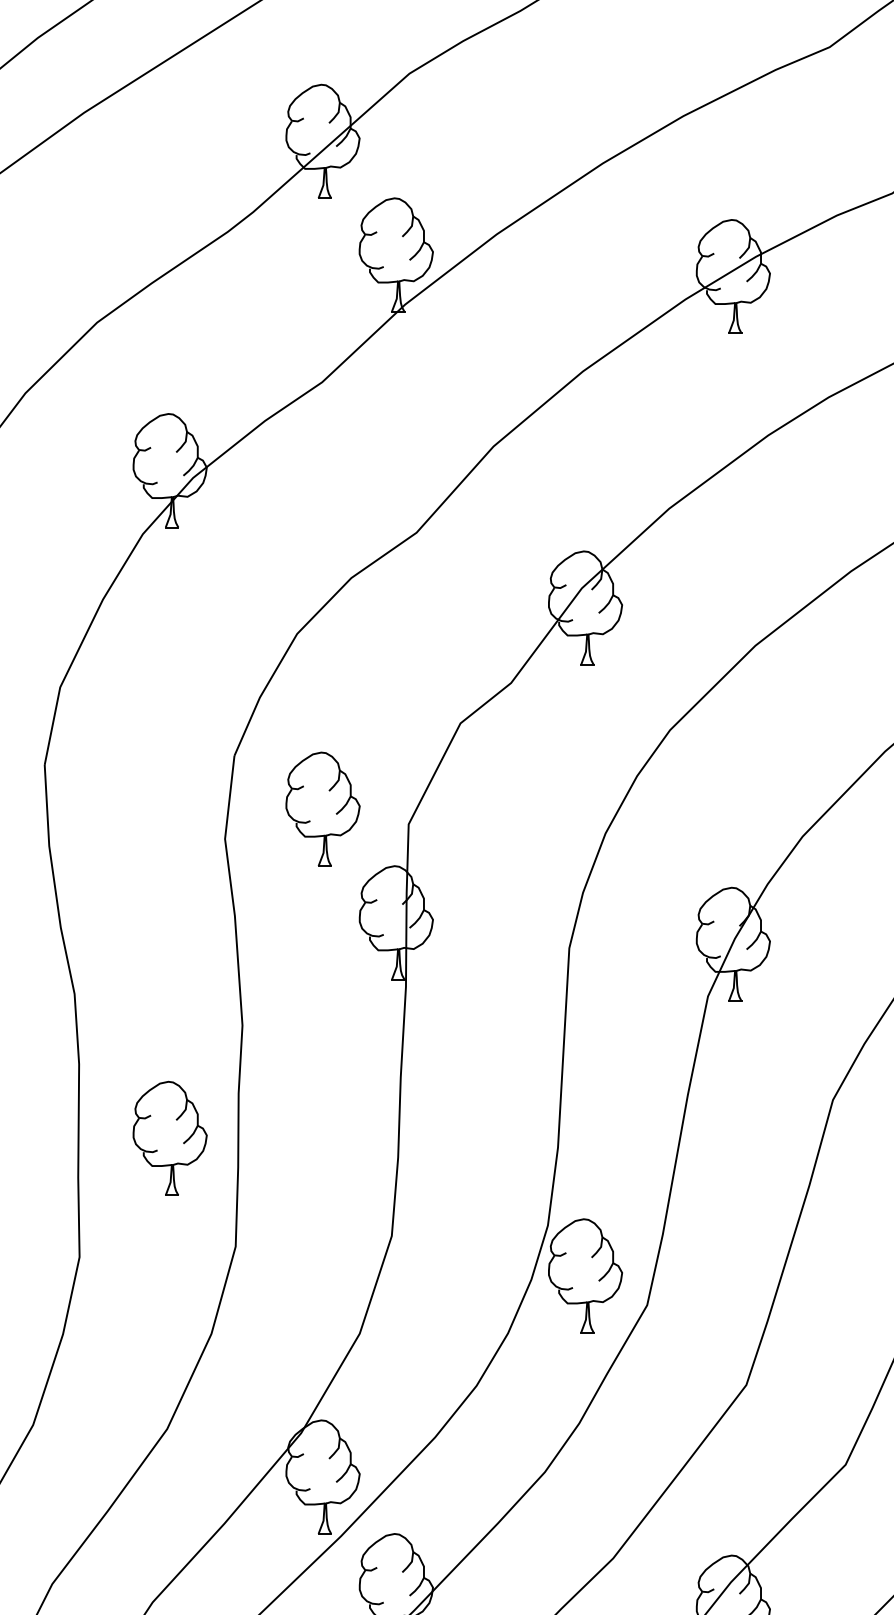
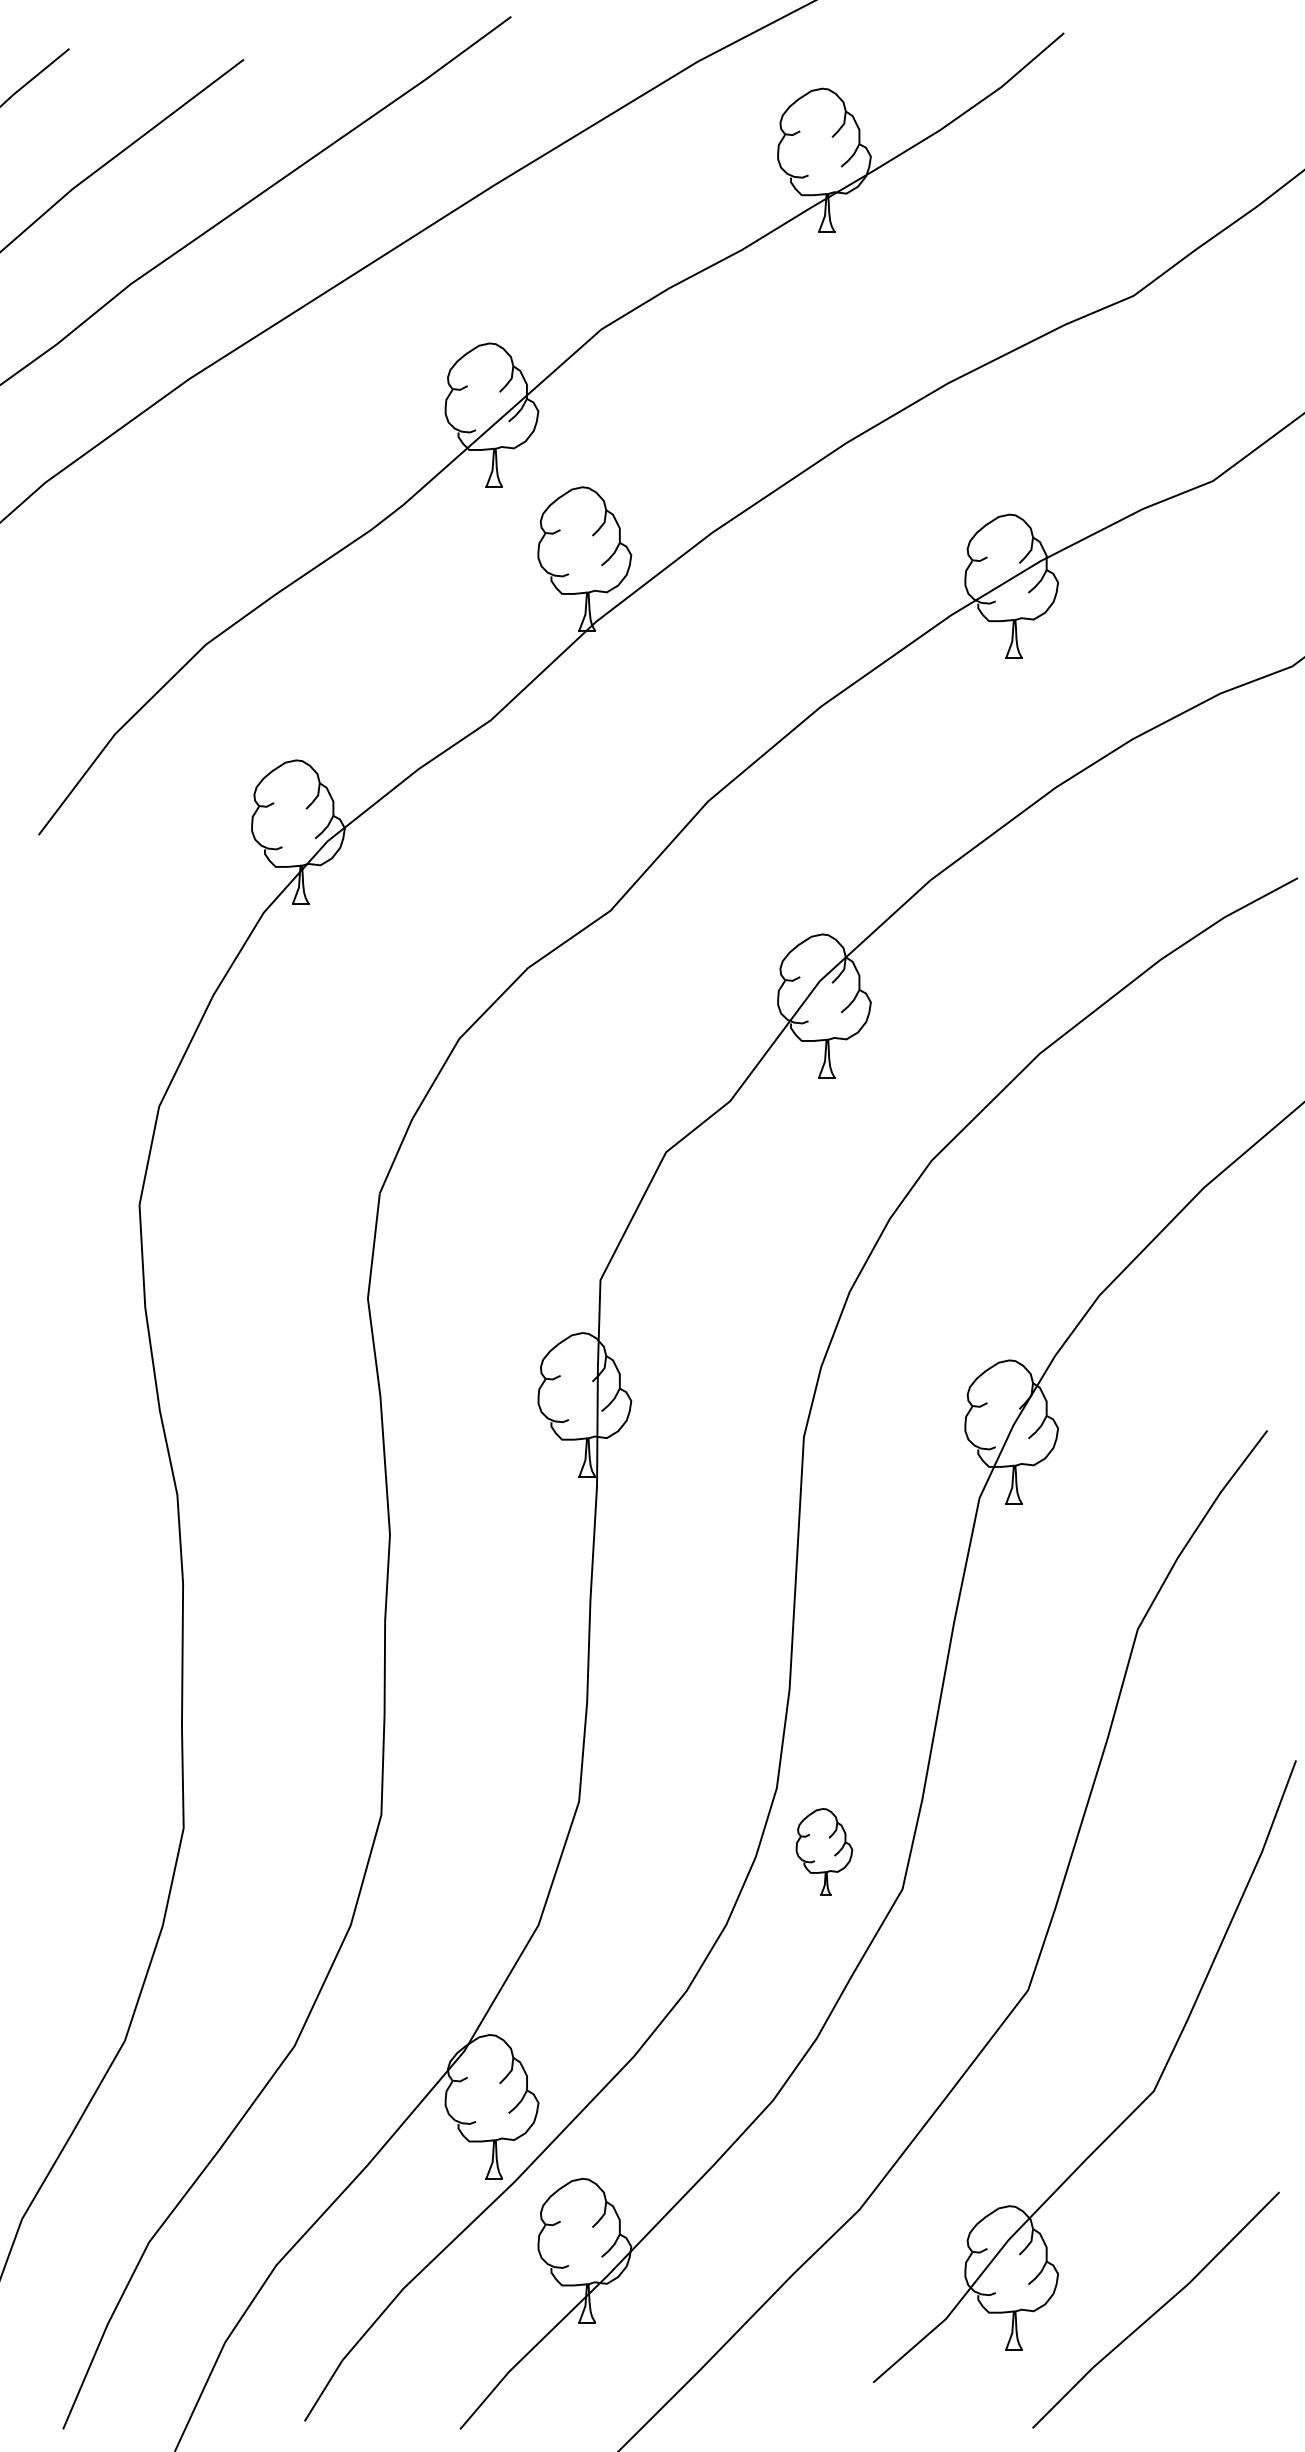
part: (322, 808) -> (491, 1260), removed
part: (170, 1138) -> (298, 1677), removed
part: (585, 1275) -> (824, 1851), size x0.6

